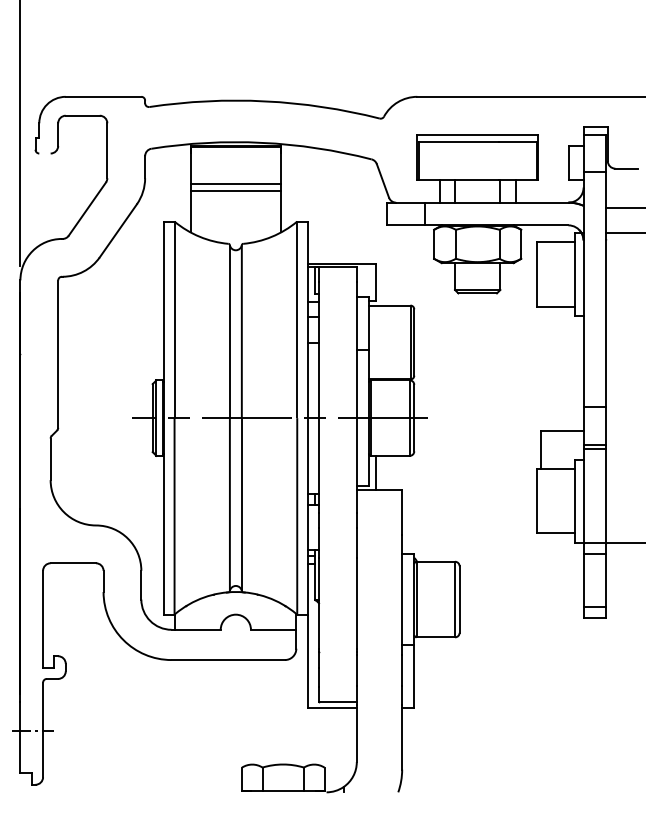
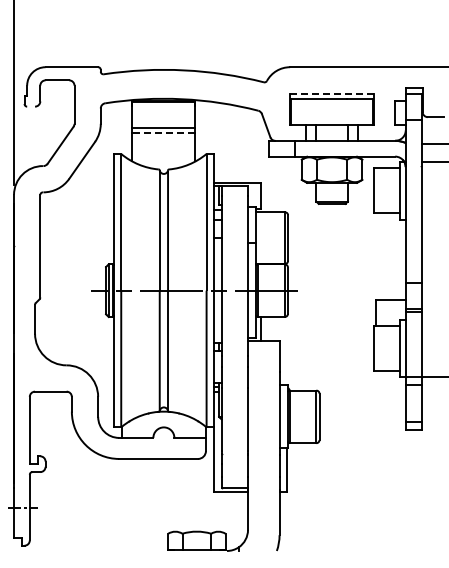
line: (476, 134) -> (331, 93), solid -> dashed
line: (235, 190) -> (163, 132), solid -> dashed

